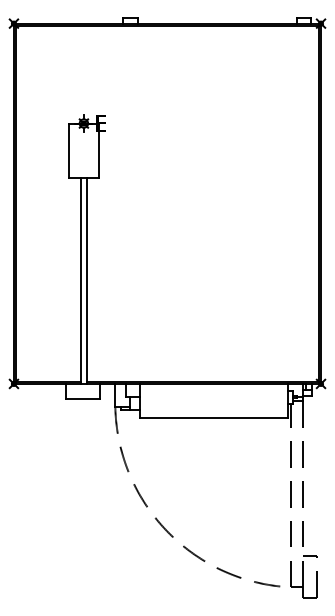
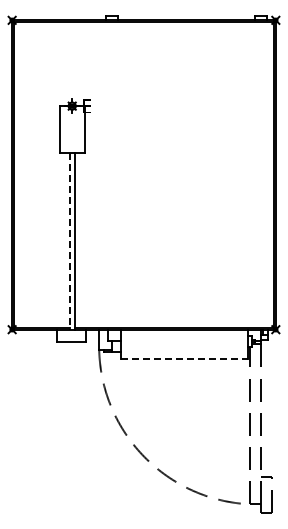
line: (80, 281) -> (69, 241), solid -> dashed
line: (214, 418) -> (184, 359), solid -> dashed

